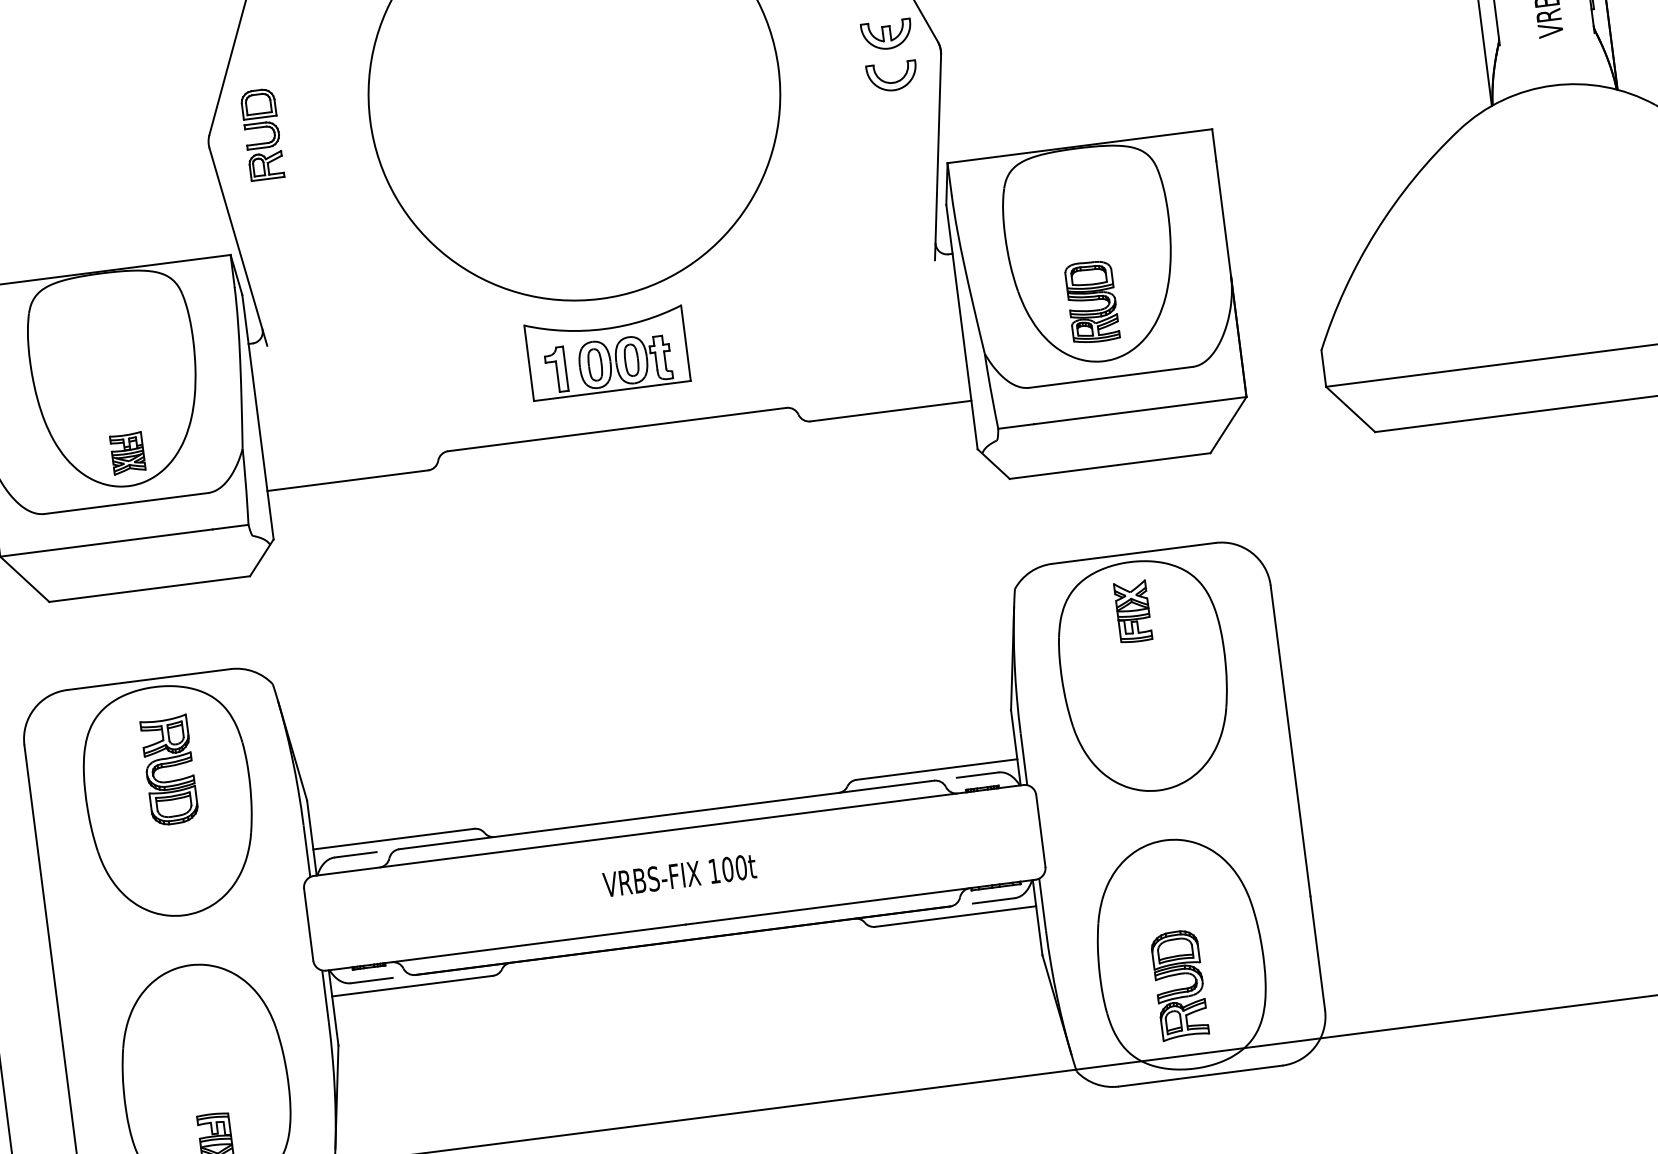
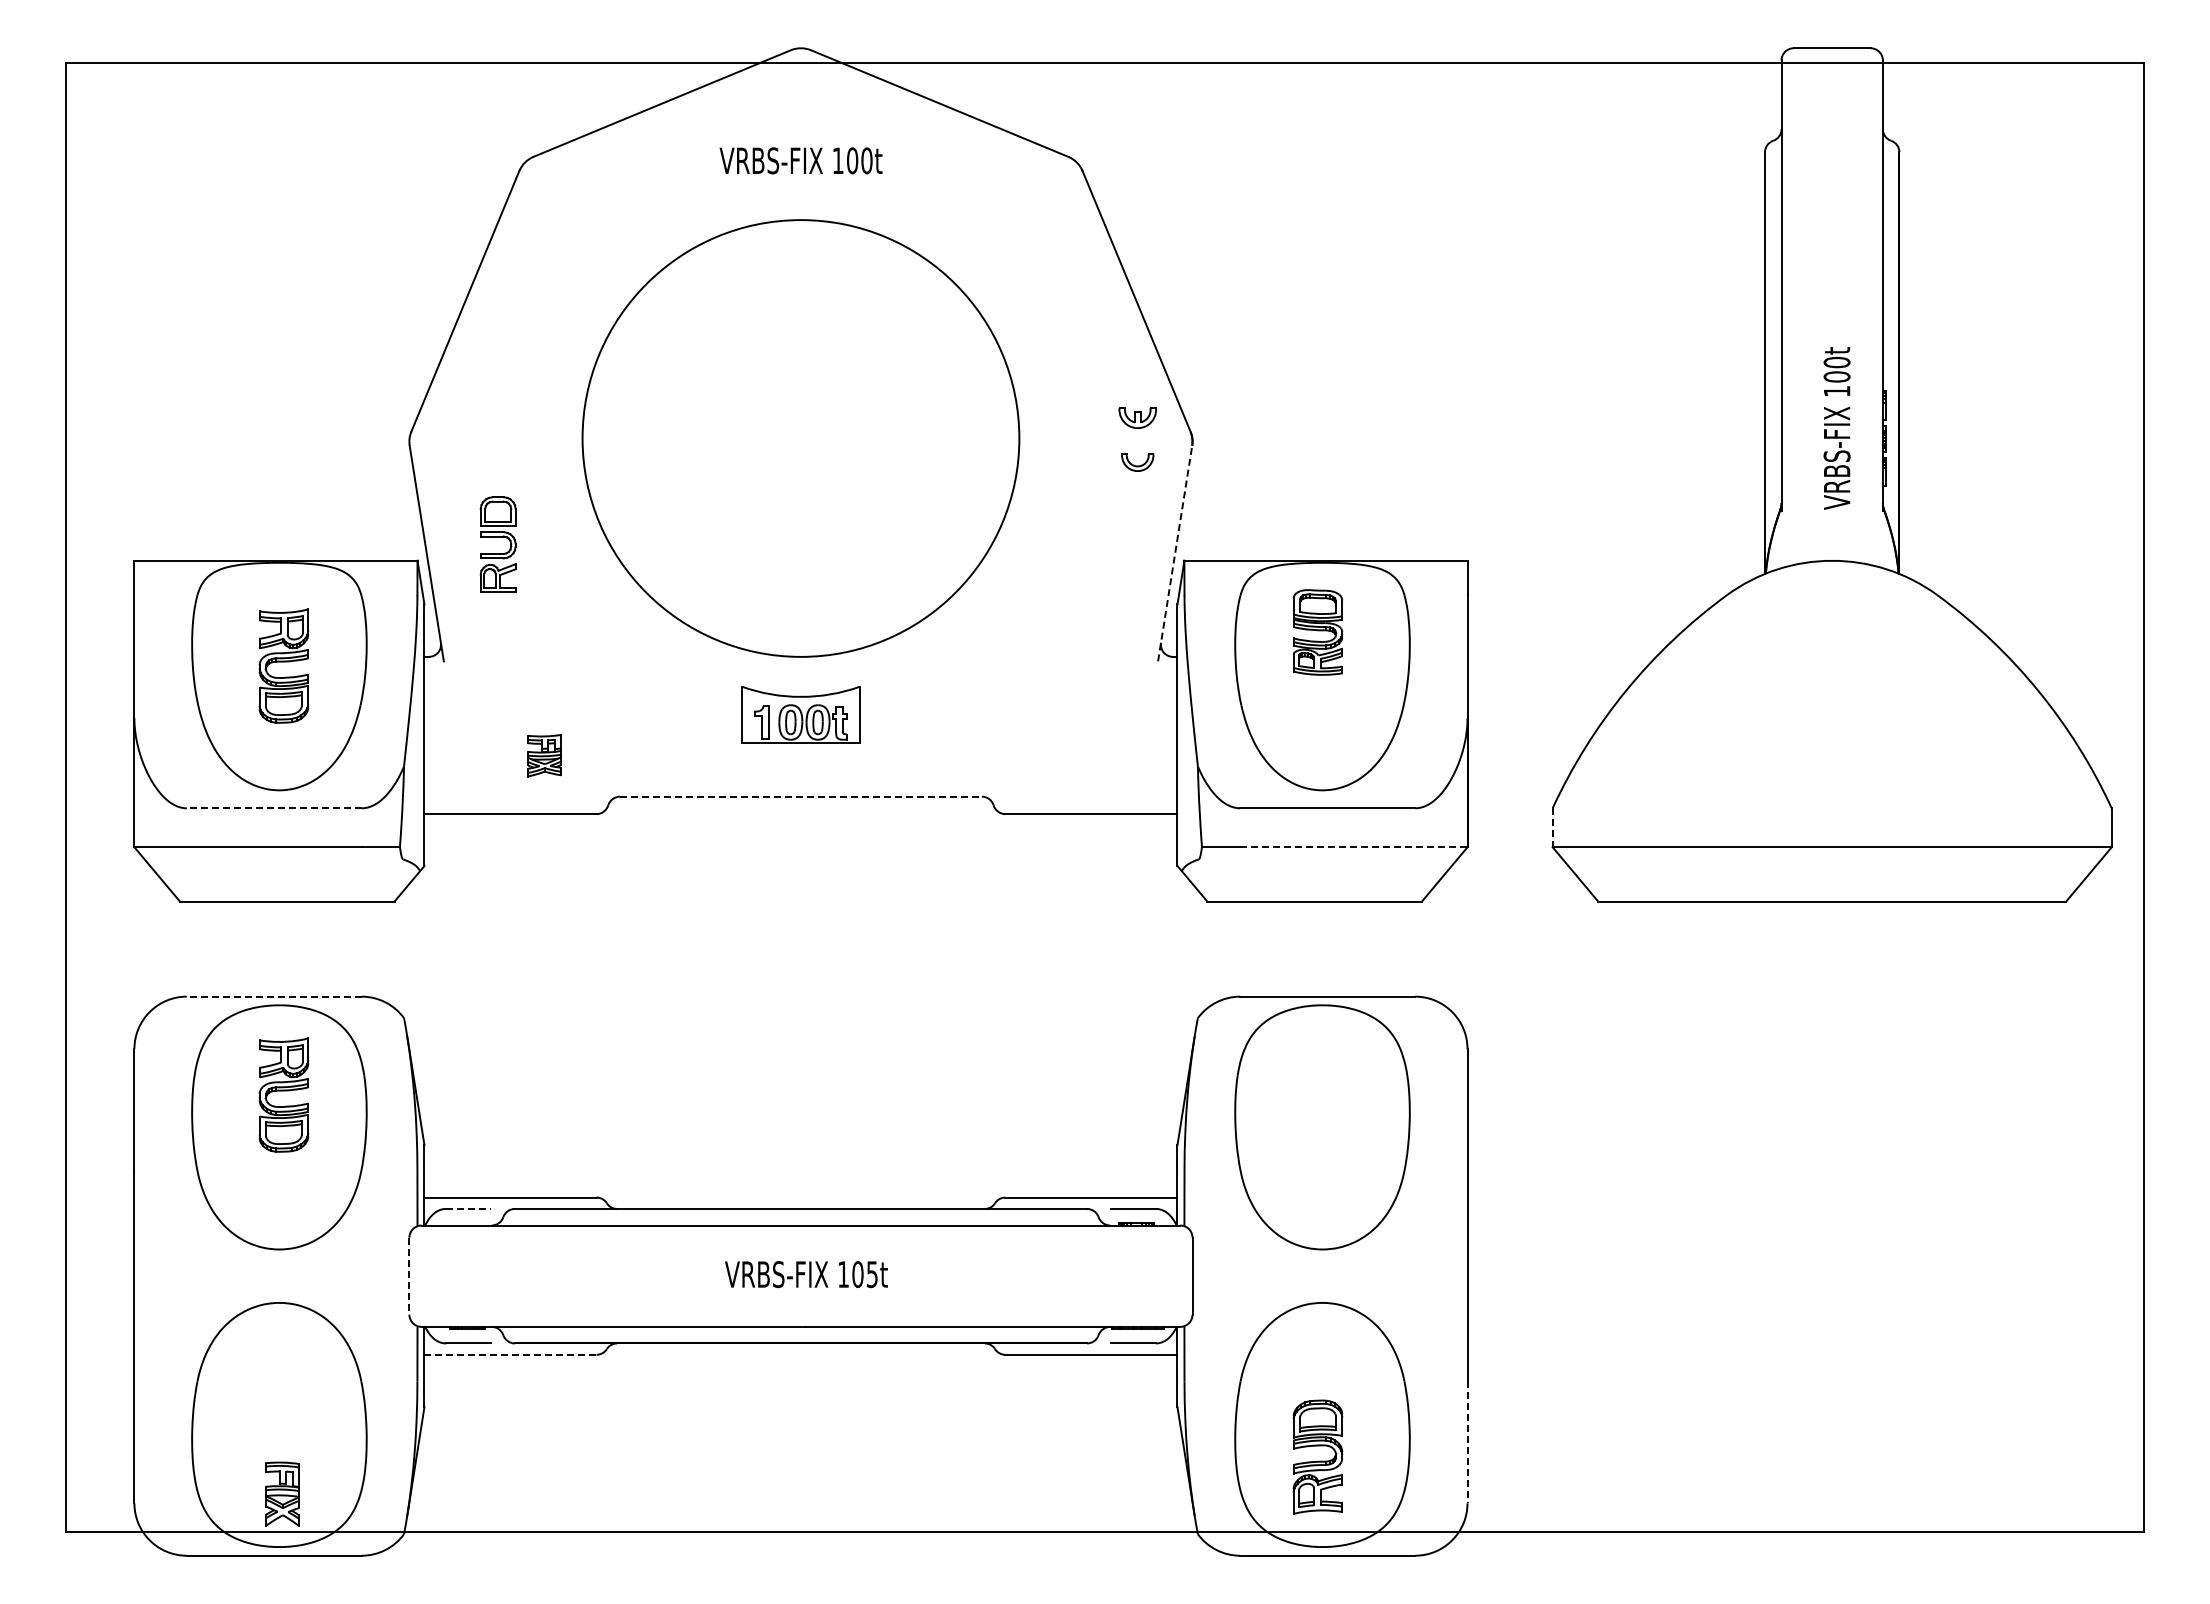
part: (886, 35) -> (1137, 418), size x0.7
part: (891, 76) -> (1137, 462), size x0.6
part: (260, 128) -> (497, 537), moved
line: (938, 157) -> (1175, 553), solid -> dashed
part: (1091, 302) -> (1317, 632), moved
part: (607, 352) -> (800, 714), size x0.7
part: (117, 368) -> (283, 665), added
line: (1323, 369) -> (1552, 828), solid -> dashed
line: (1139, 410) -> (1353, 847), solid -> dashed
line: (616, 429) -> (800, 796), solid -> dashed
part: (127, 453) -> (544, 755), moved
line: (125, 503) -> (273, 808), solid -> dashed
part: (1132, 611) -> (1318, 1057), removed
line: (148, 679) -> (273, 996), solid -> dashed
line: (355, 854) -> (468, 1208), solid -> dashed
text: (741, 867) -> (872, 1274), 100t -> 105t
line: (308, 925) -> (409, 1276), solid -> dashed
line: (1317, 953) -> (1467, 1442), solid -> dashed
line: (413, 985) -> (511, 1354), solid -> dashed

